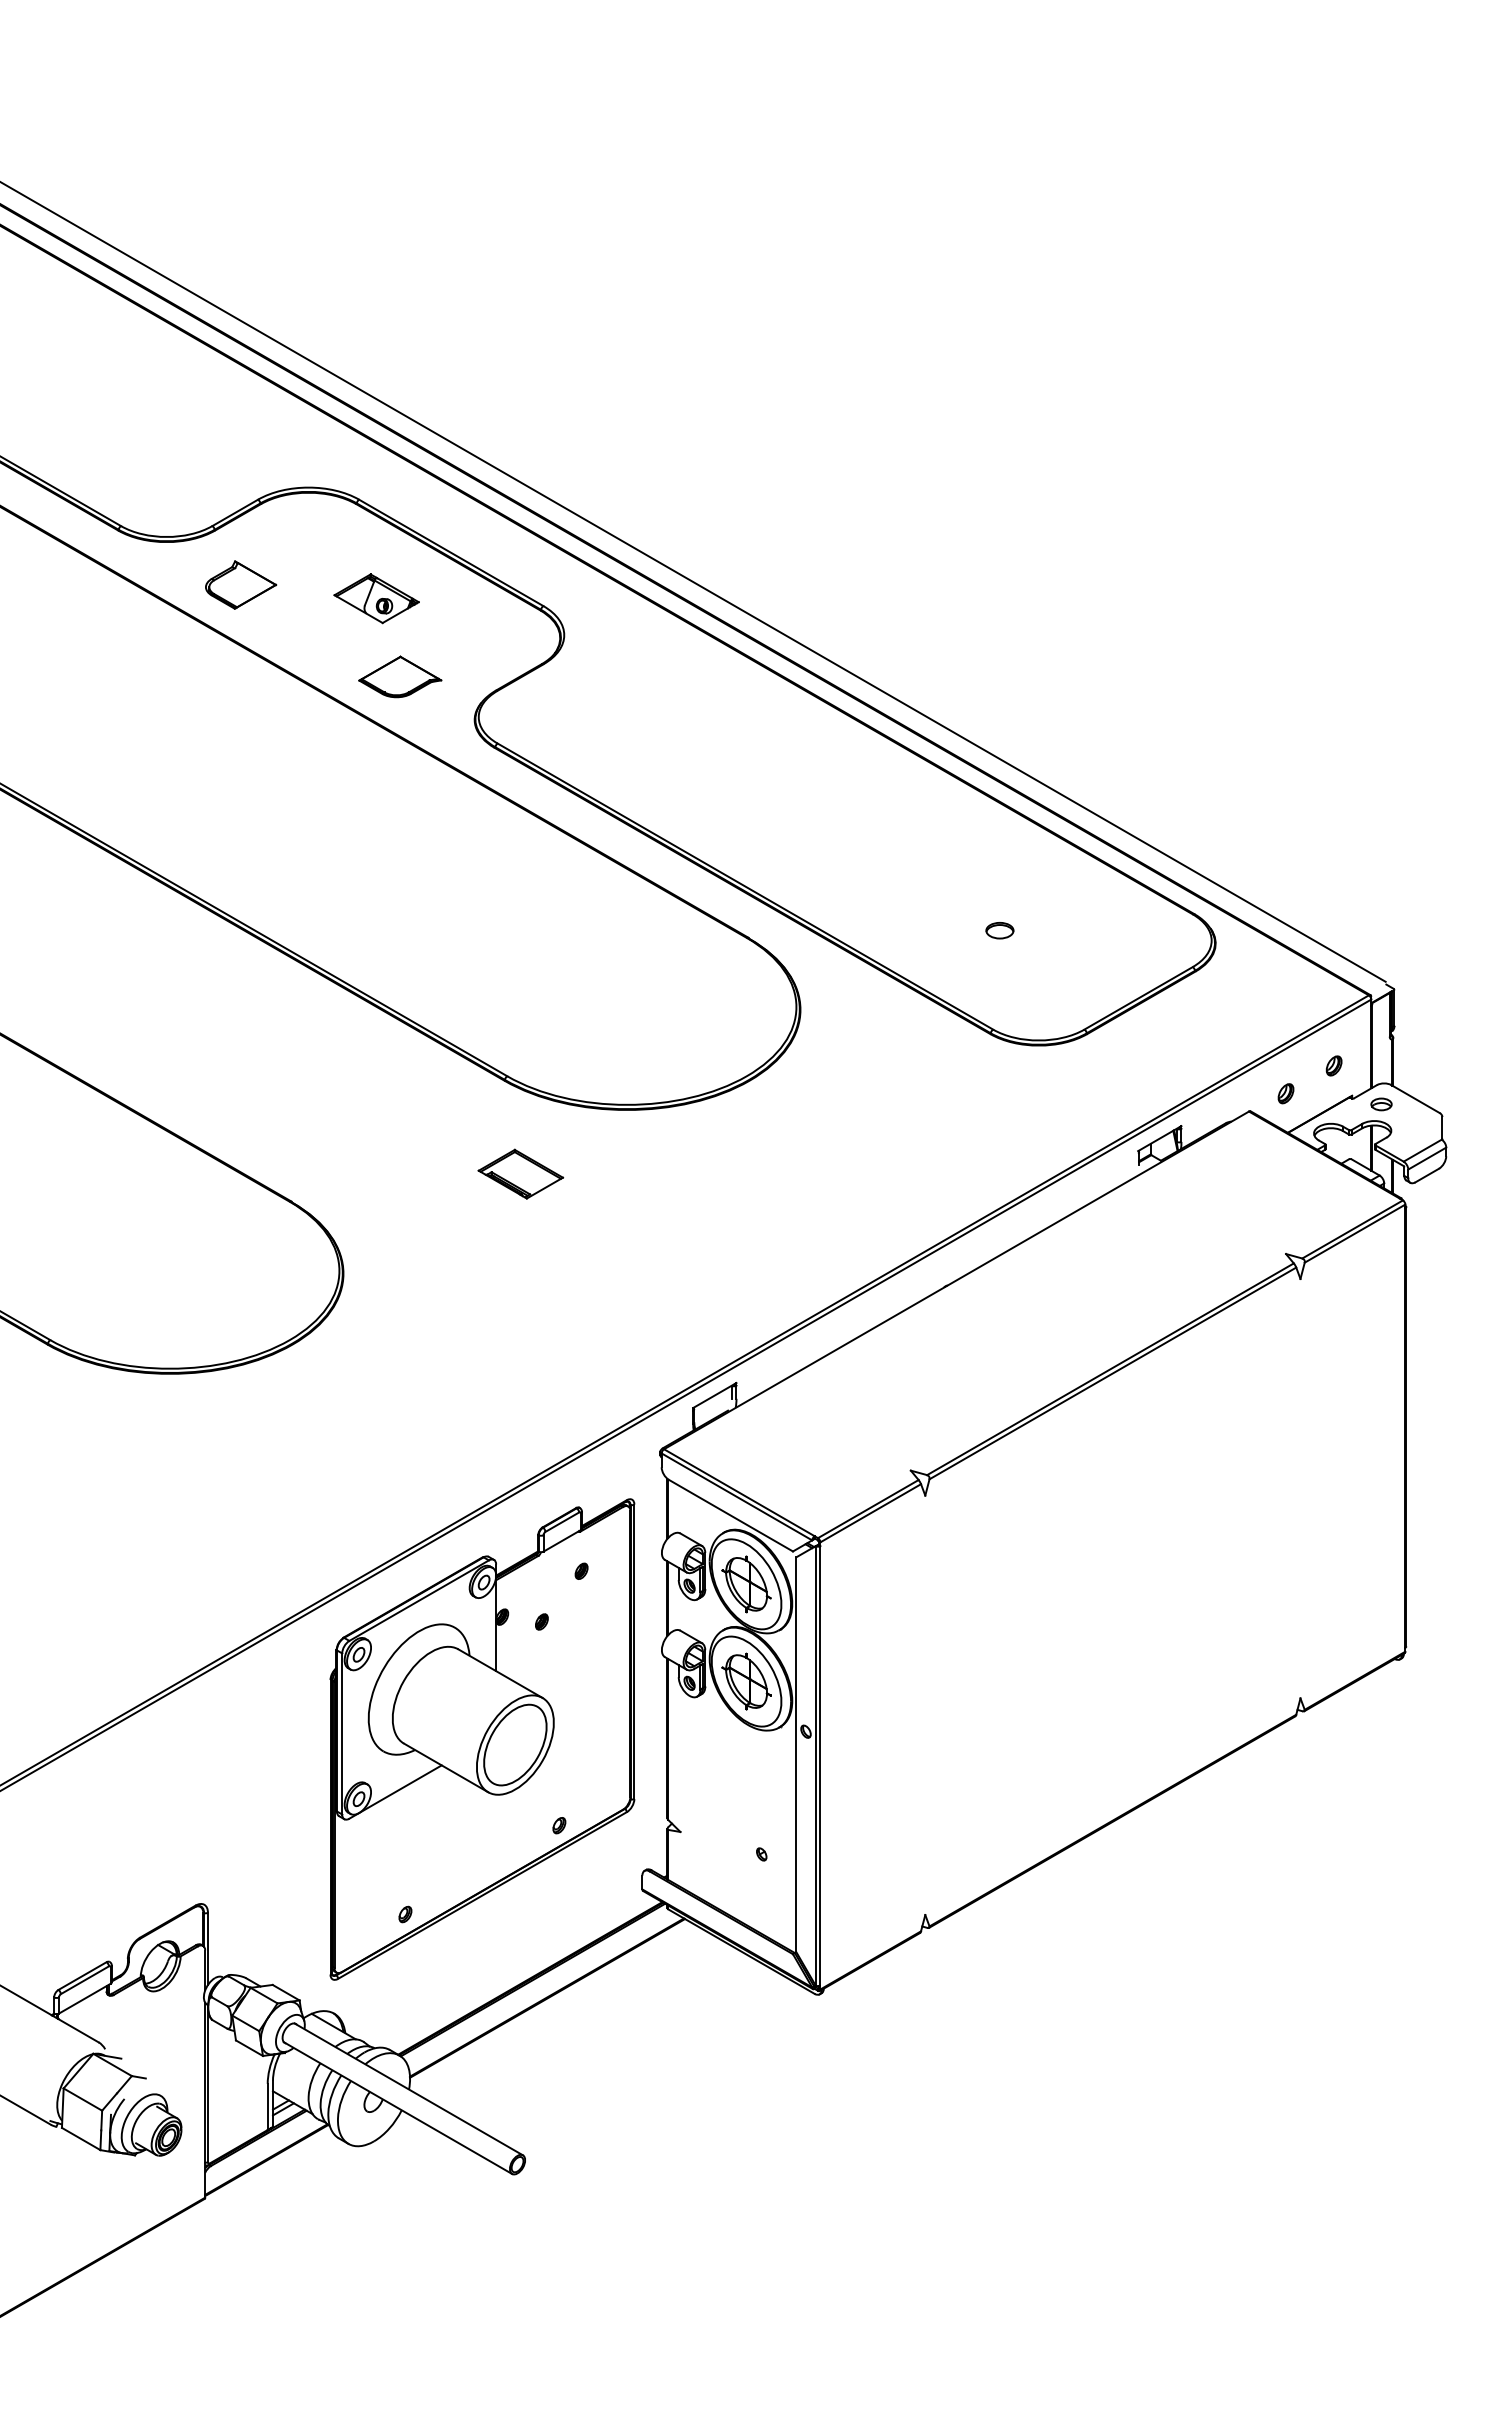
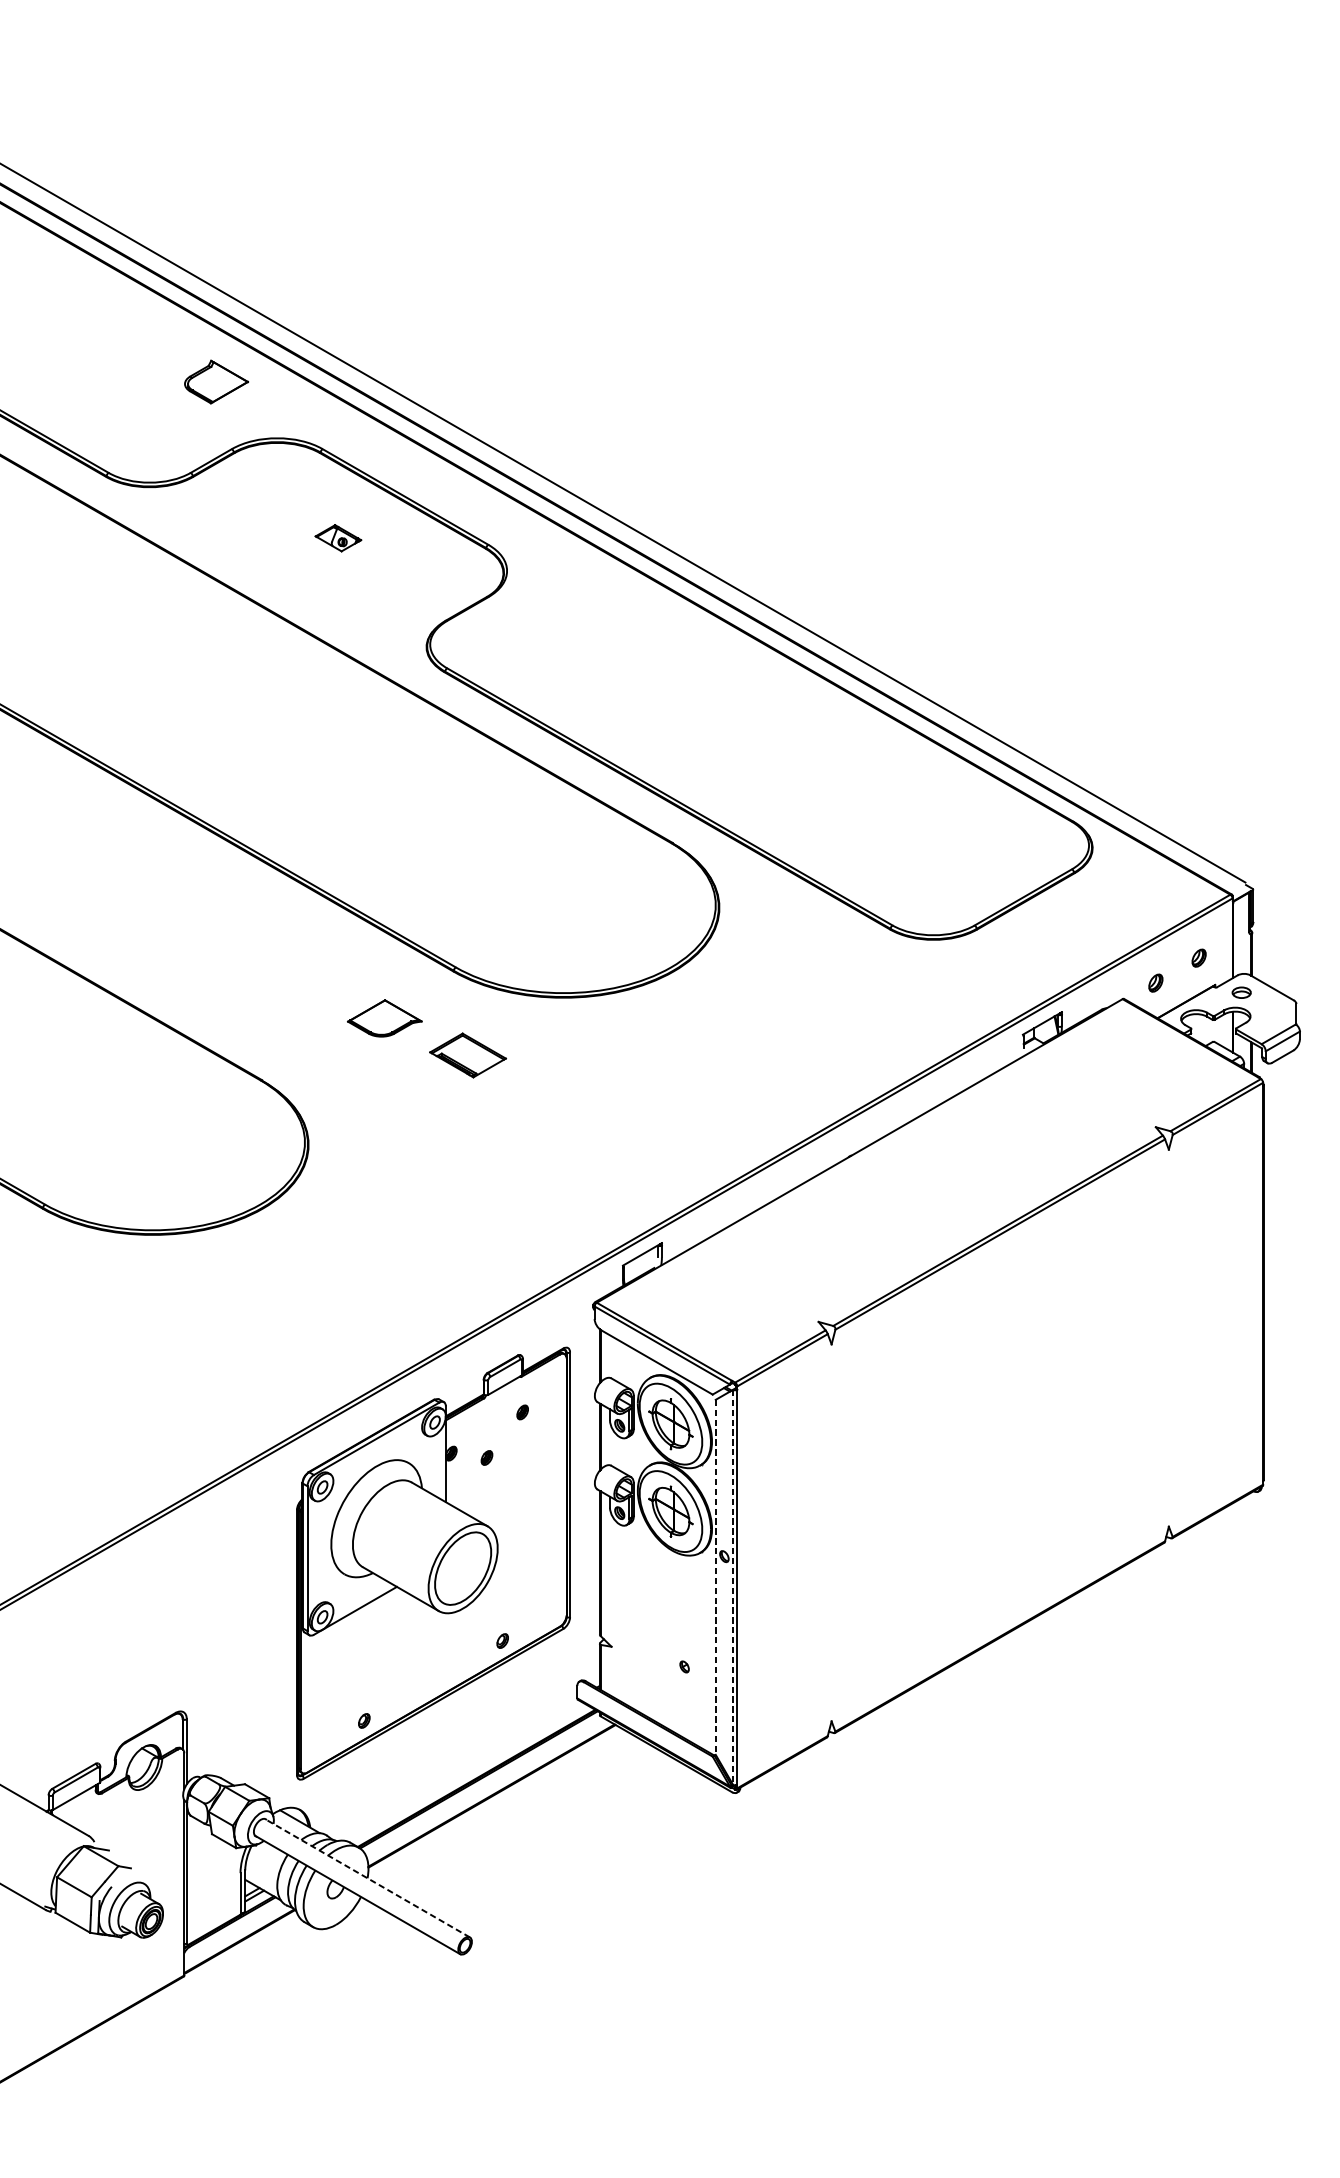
part: (241, 584) -> (216, 381), moved
part: (376, 598) -> (338, 537), size x0.6
part: (400, 676) -> (385, 1017), moved
part: (999, 930) -> (898, 836), removed
line: (796, 1755) -> (715, 1578), solid -> dashed
line: (815, 1765) -> (732, 1586), solid -> dashed
line: (408, 2089) -> (367, 1878), solid -> dashed

